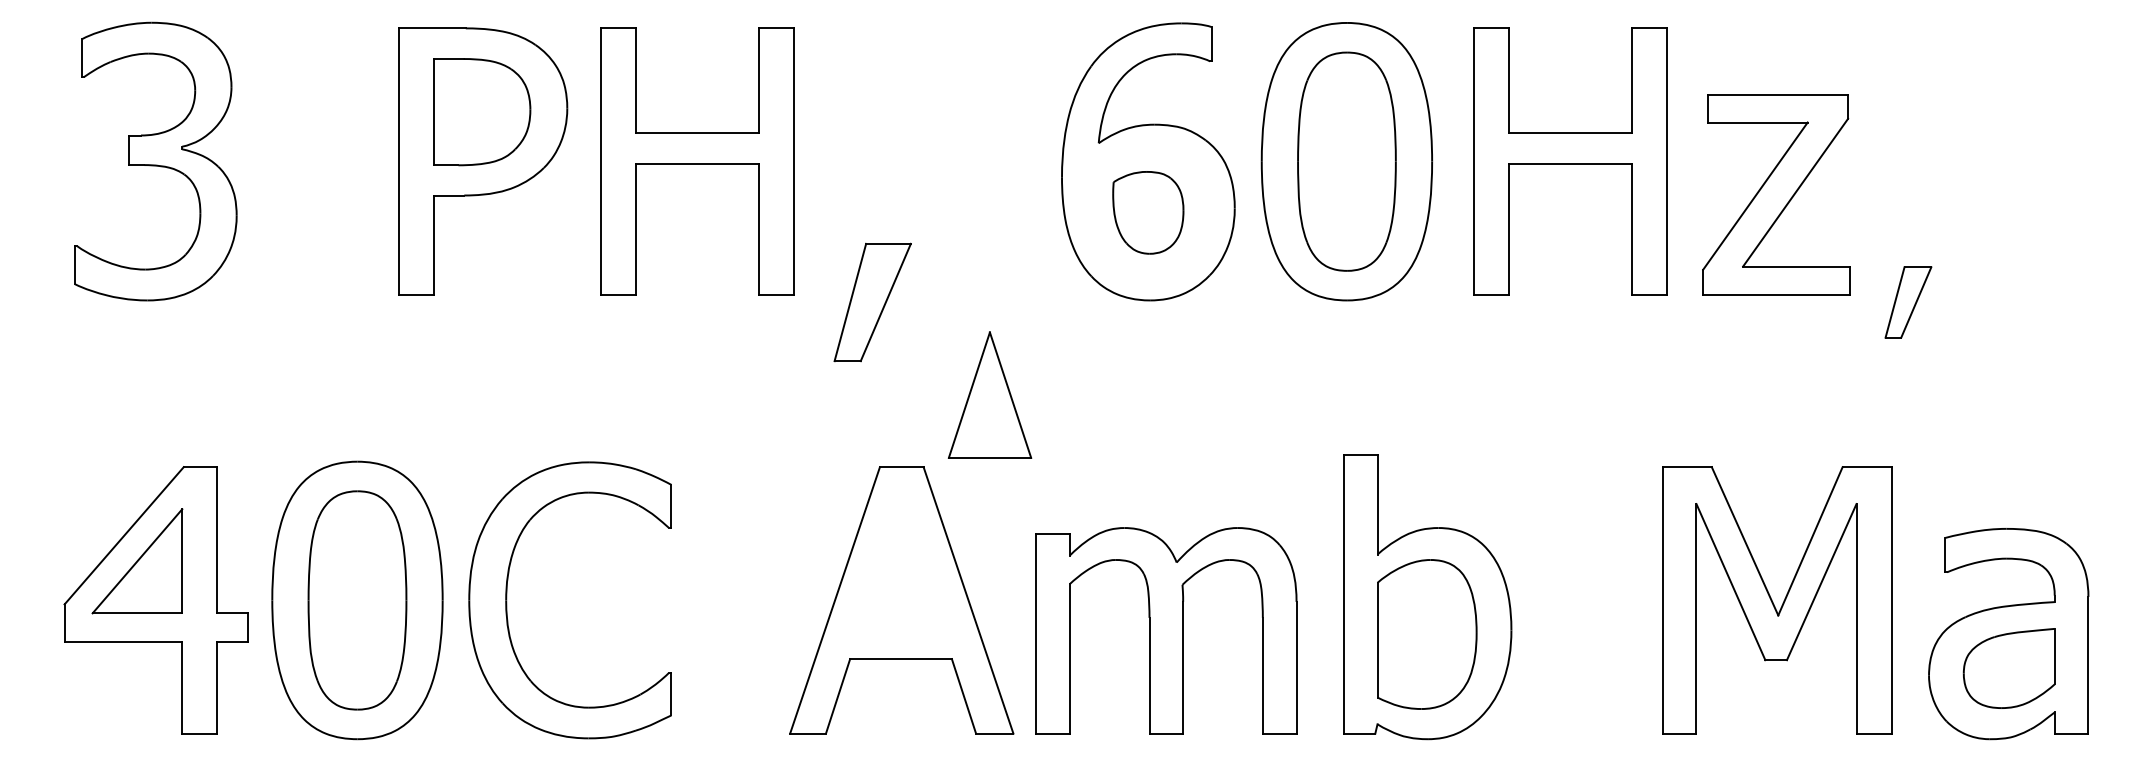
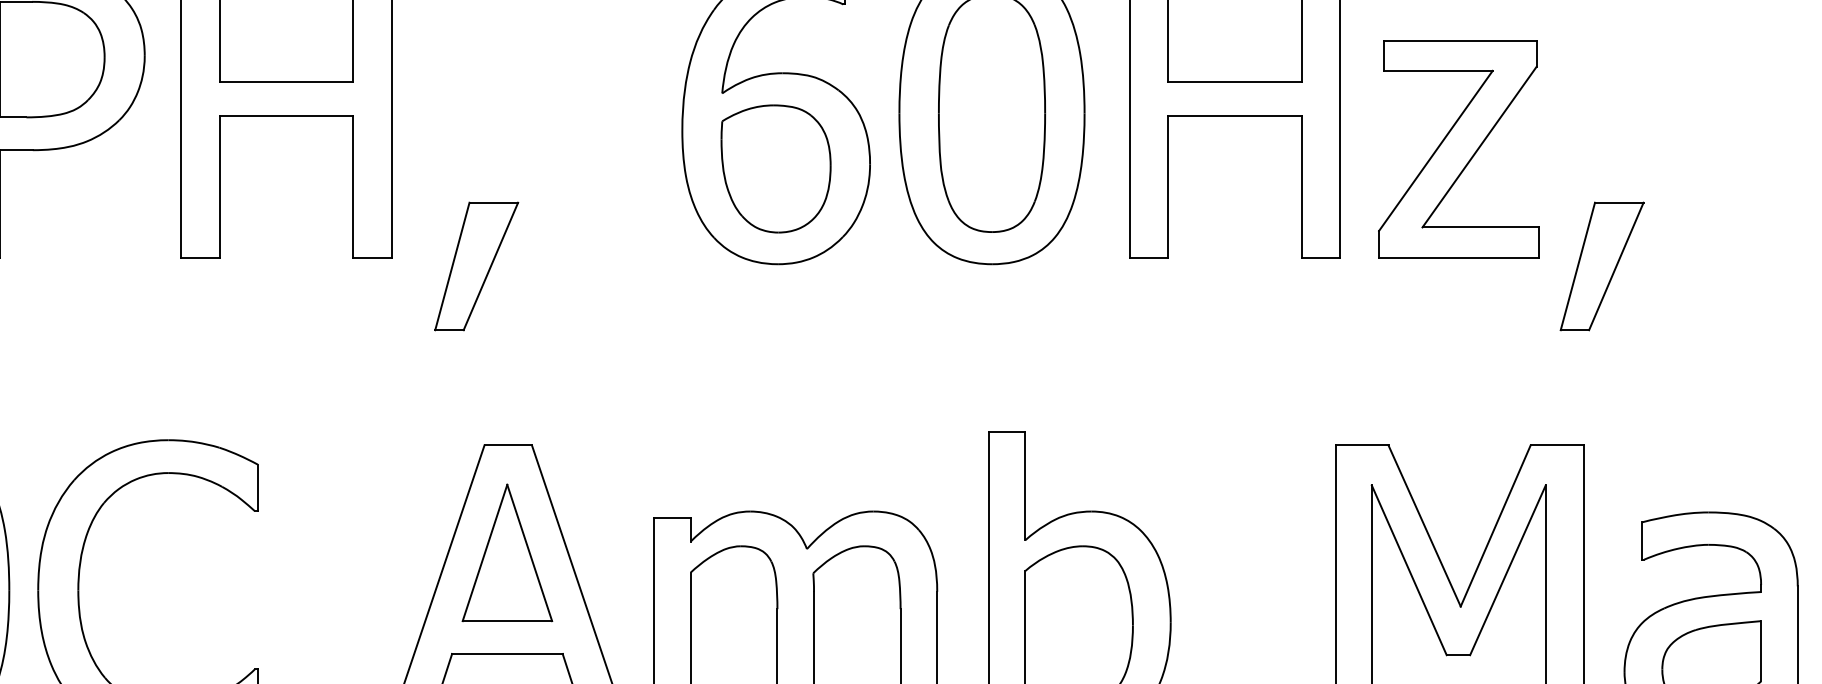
part: (1148, 212) -> (776, 168), size x1.43
part: (1908, 302) -> (1602, 266), size x1.67
part: (989, 394) -> (506, 552), moved

